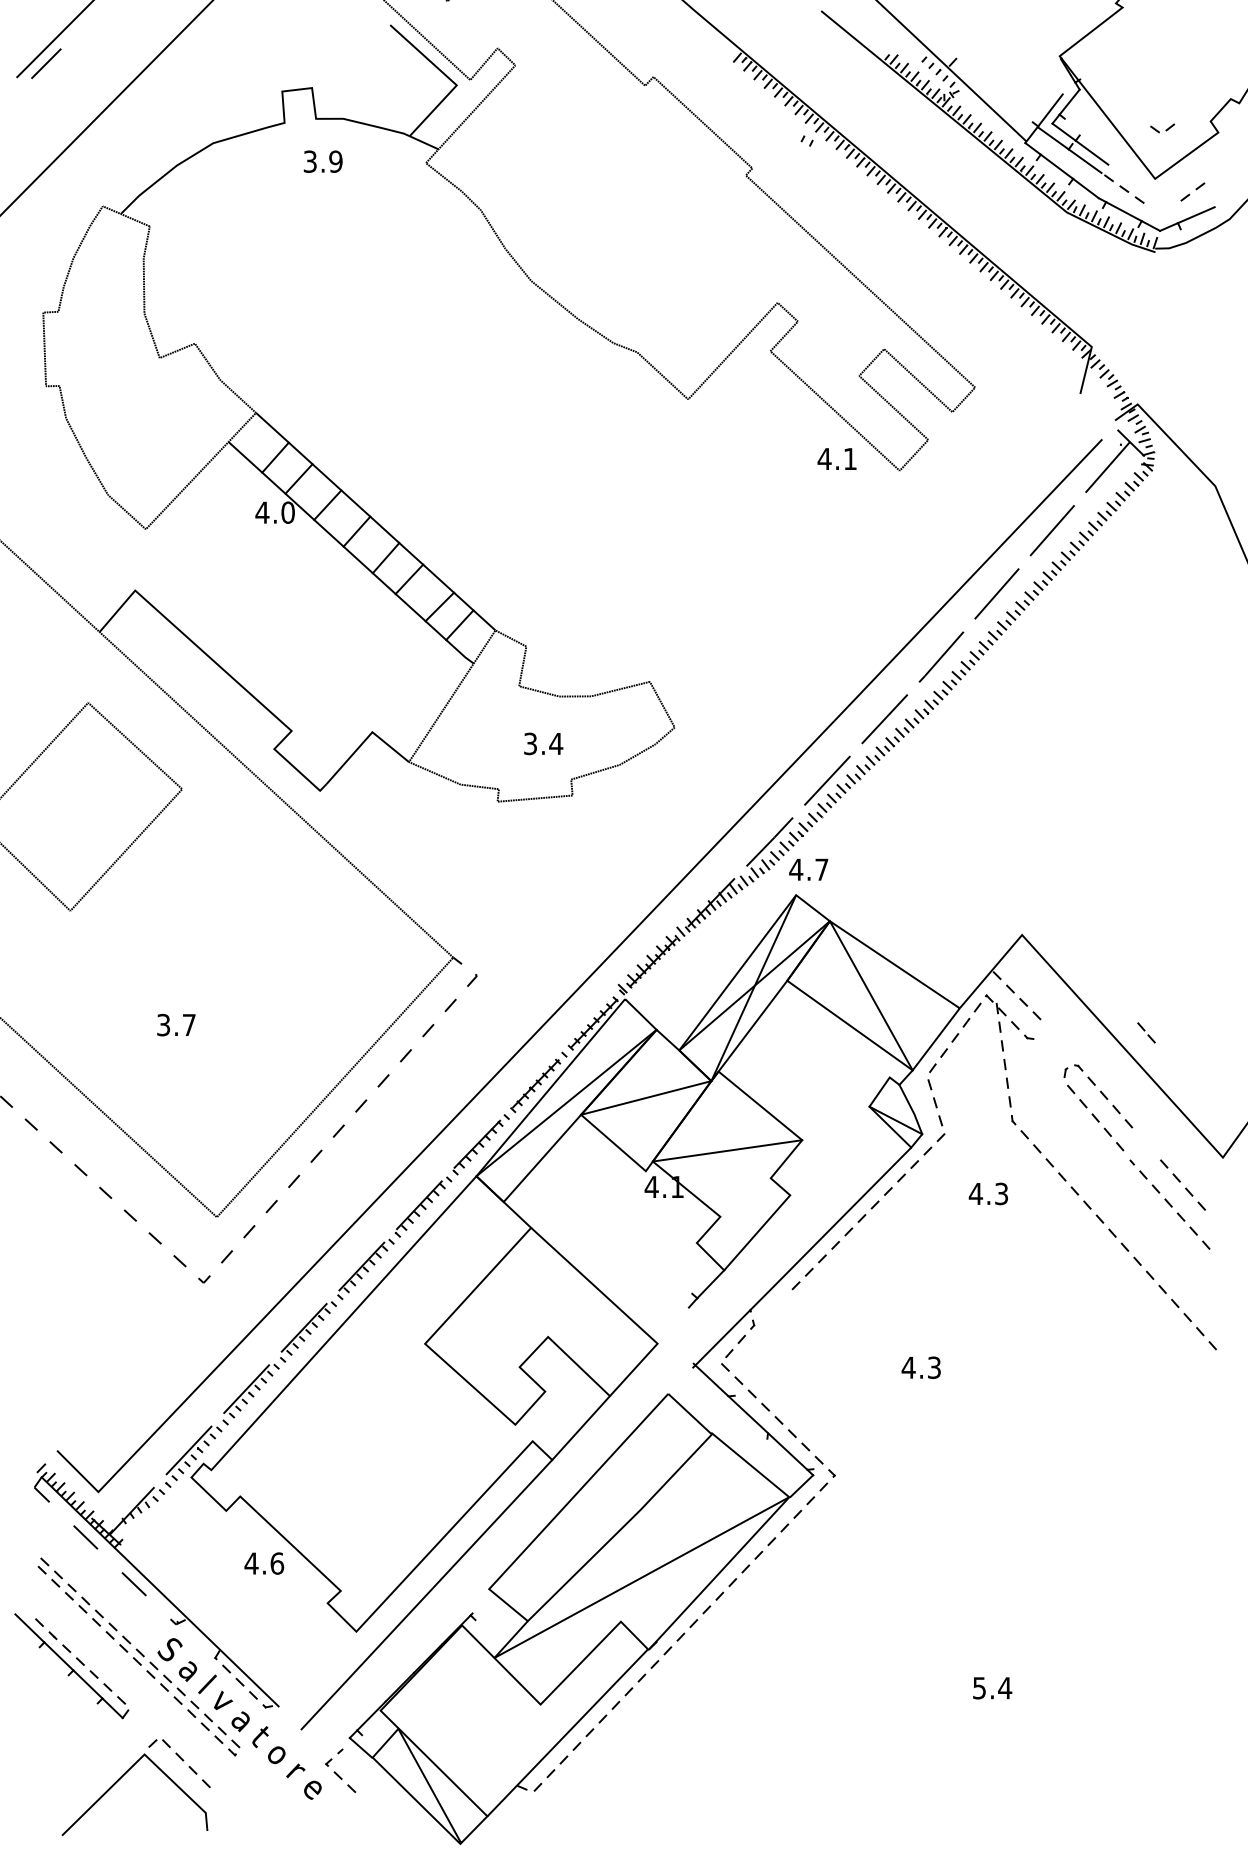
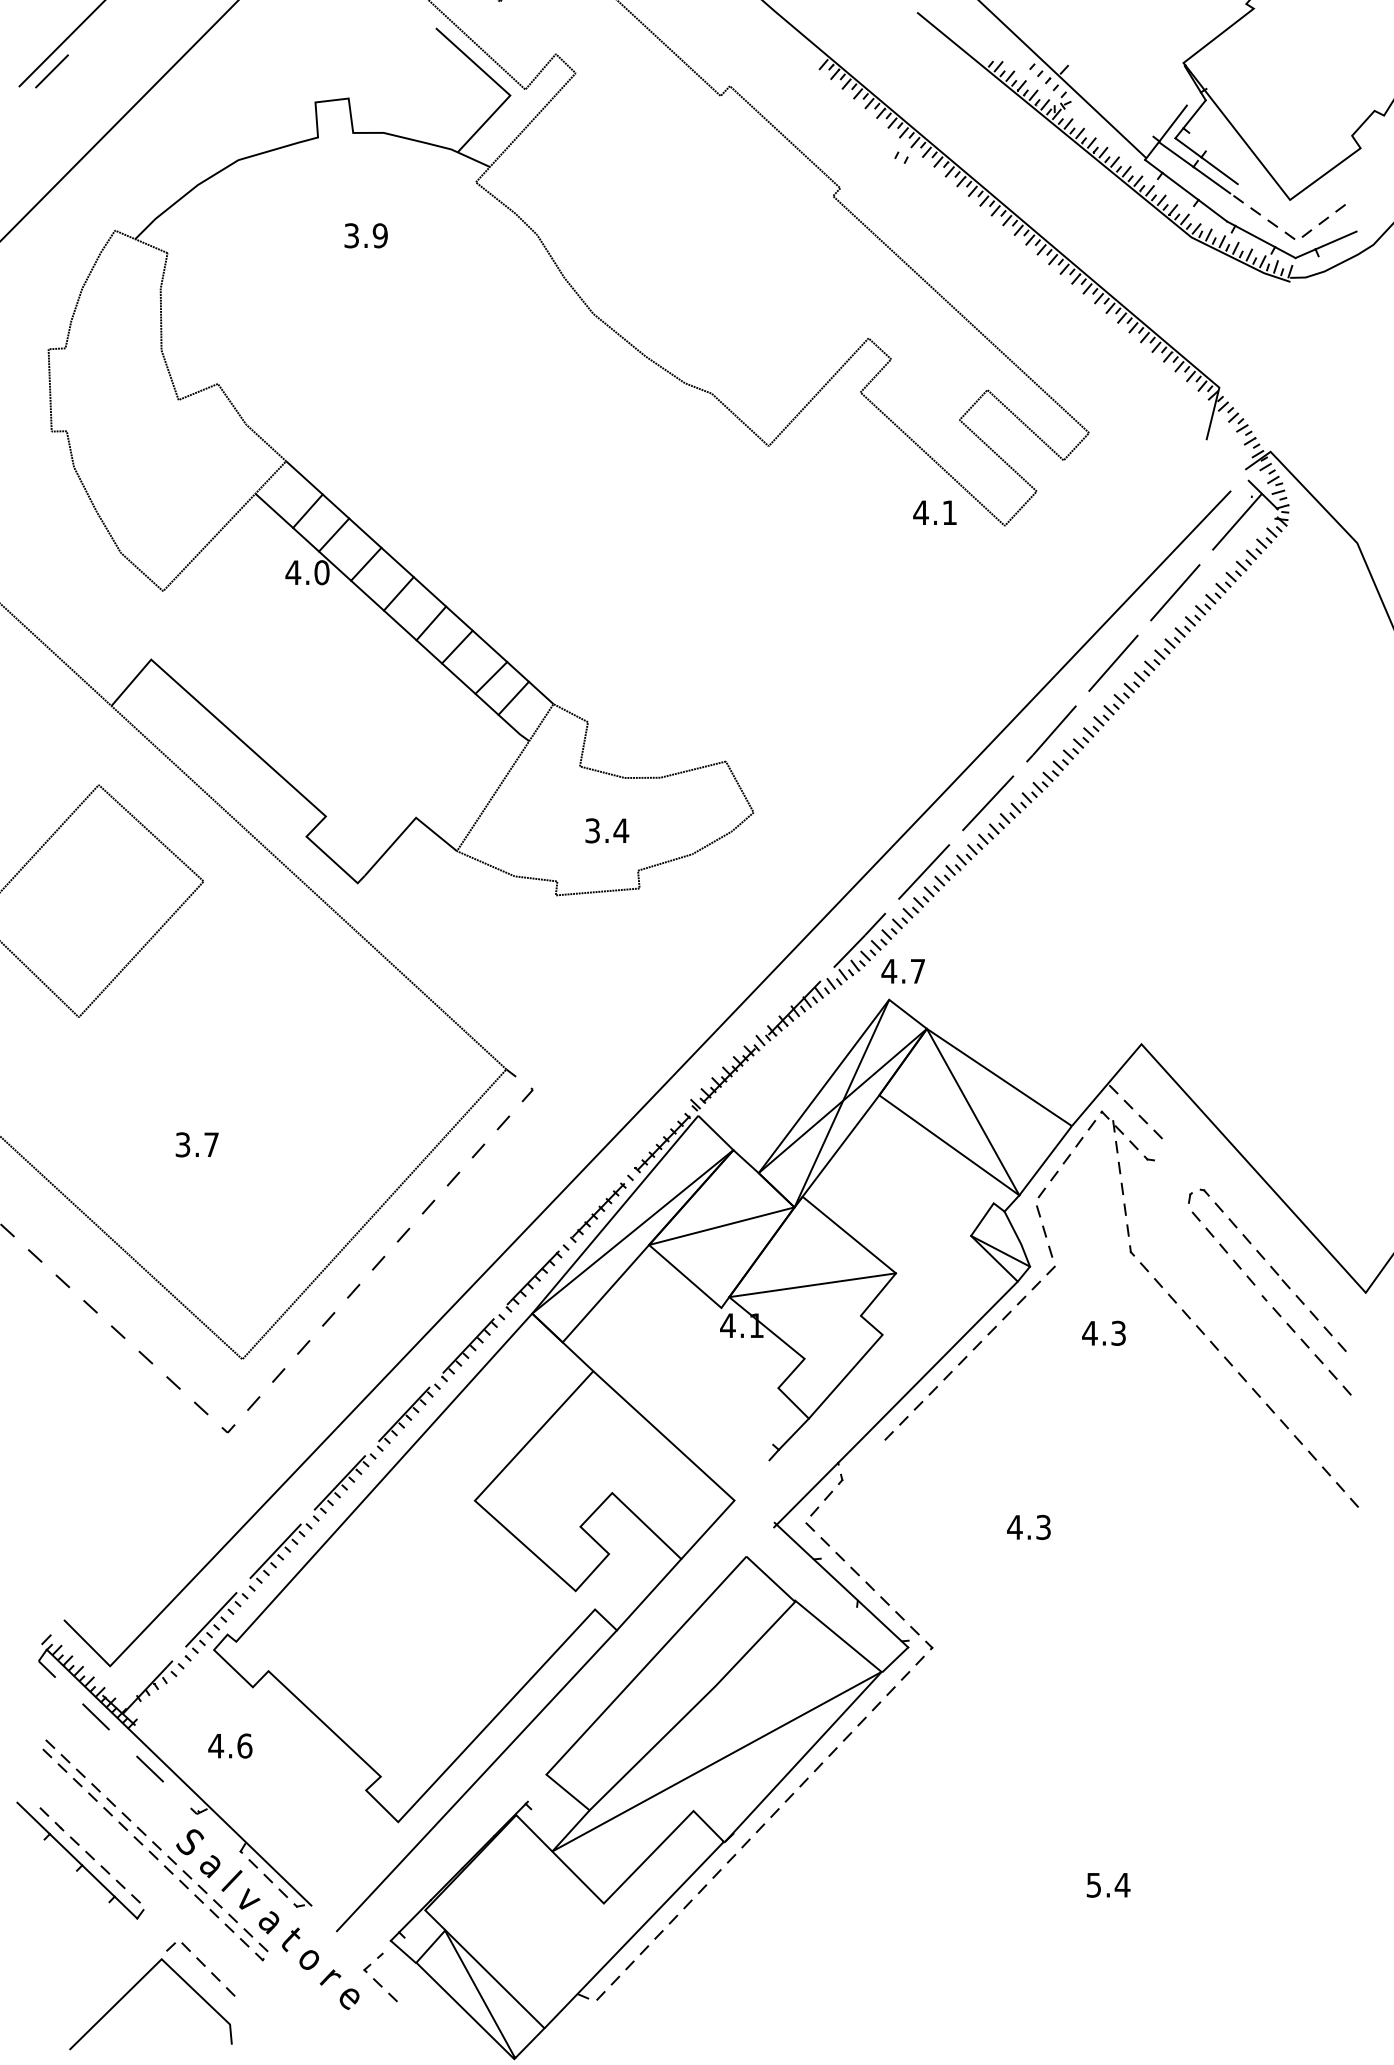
part: (1162, 128) -> (1298, 234), moved
text: (322, 161) -> (365, 235), moved
line: (1144, 1031) -> (1278, 1275), moved
text: (264, 1563) -> (230, 1745), moved

